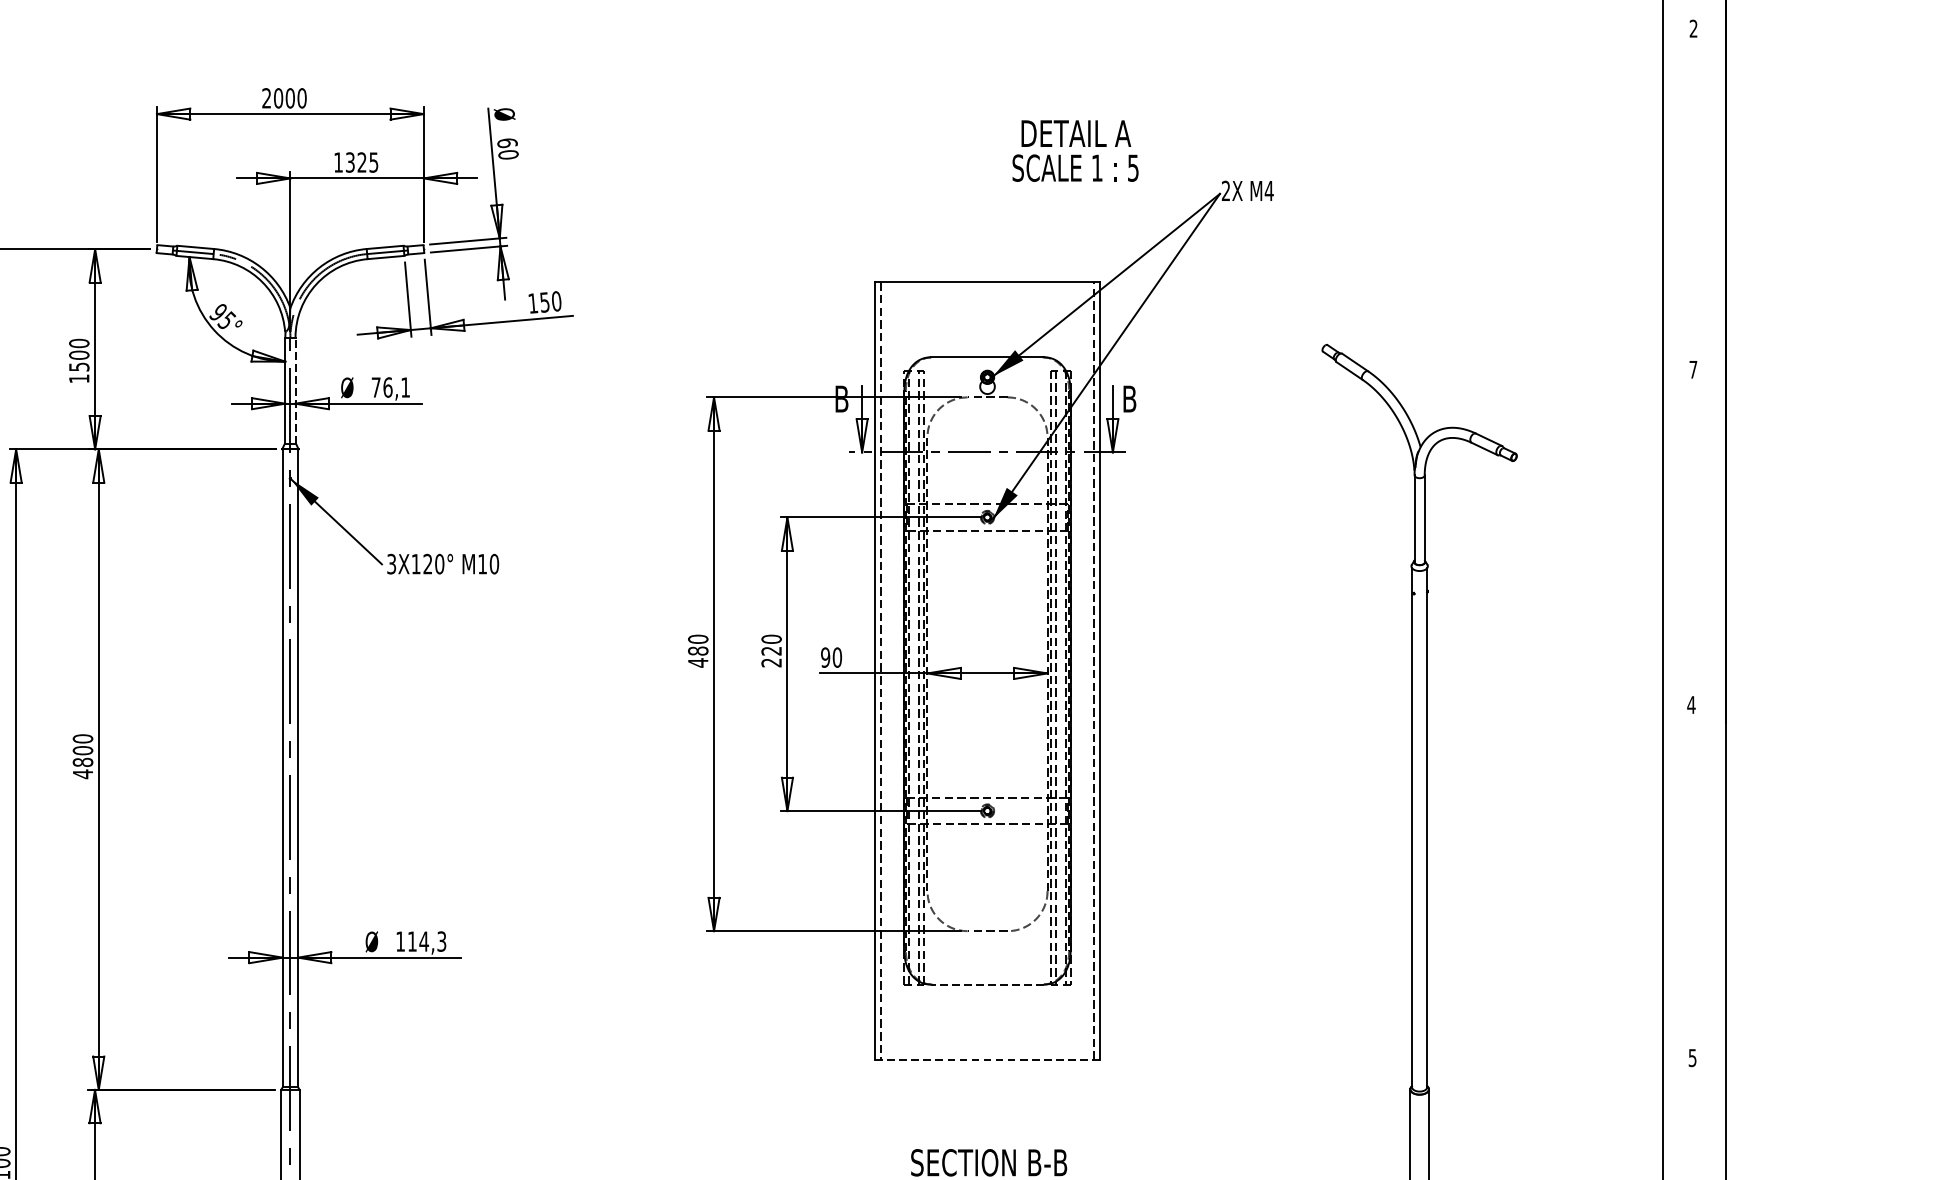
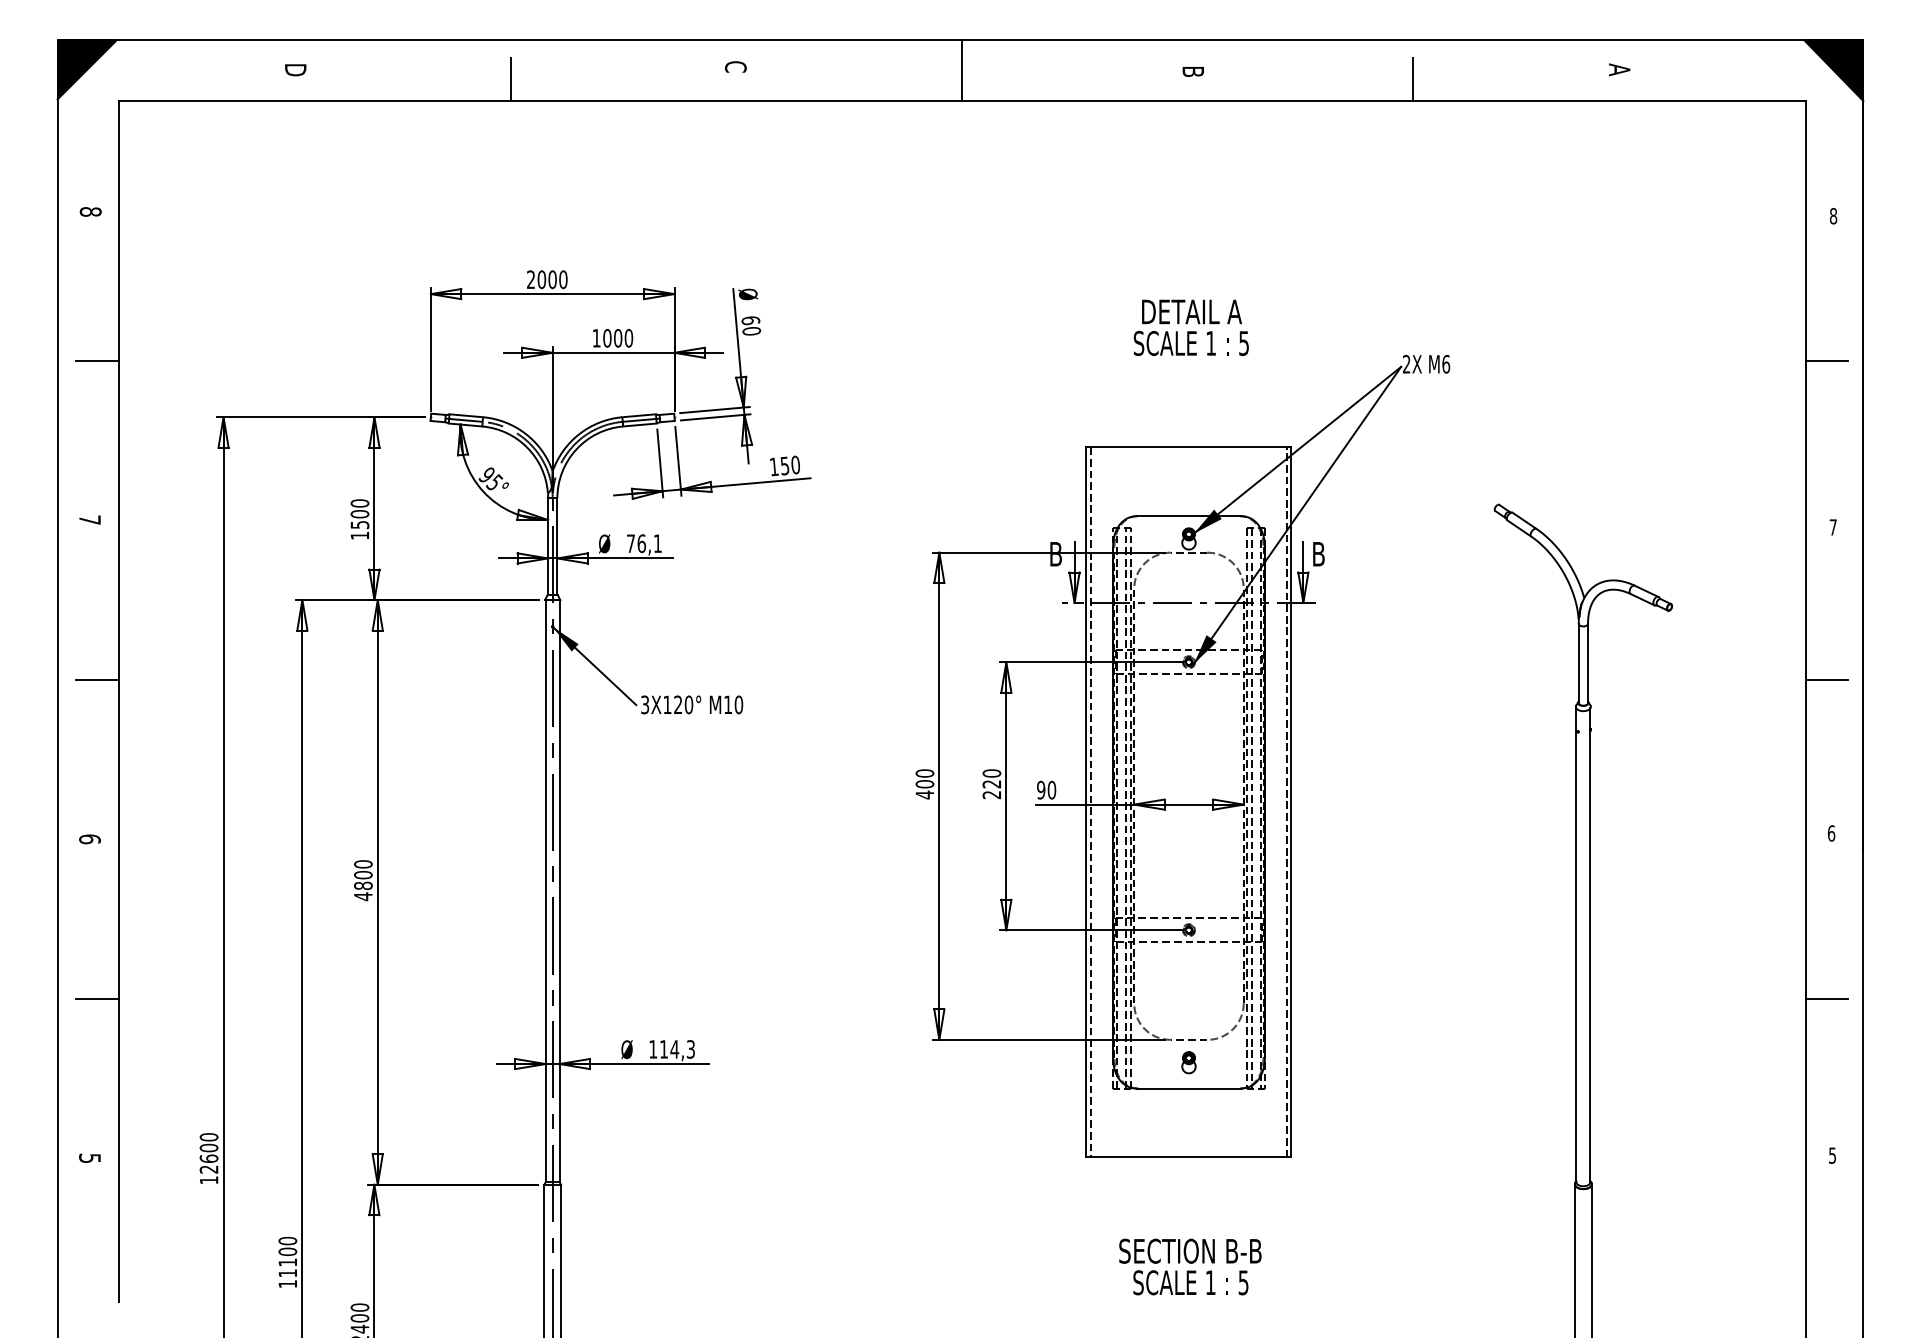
text: (1693, 29) -> (1833, 216), 2 -> 8
text: (1074, 150) -> (1190, 327), moved
text: (362, 162) -> (618, 338), 1325 -> 1000
line: (1685, 186) -> (1826, 360), added
text: (1269, 190) -> (1446, 363), M4 -> M6
line: (295, 390) -> (557, 546), dashed -> solid
line: (1685, 536) -> (1826, 679), added
text: (697, 651) -> (924, 784), 480 -> 400
text: (1691, 705) -> (1831, 833), 4 -> 6
line: (1685, 886) -> (1826, 999), added
part: (987, 955) -> (1188, 1062), added
line: (987, 984) -> (1188, 1088), dashed -> solid
line: (988, 1060) -> (1189, 1157), dashed -> solid

